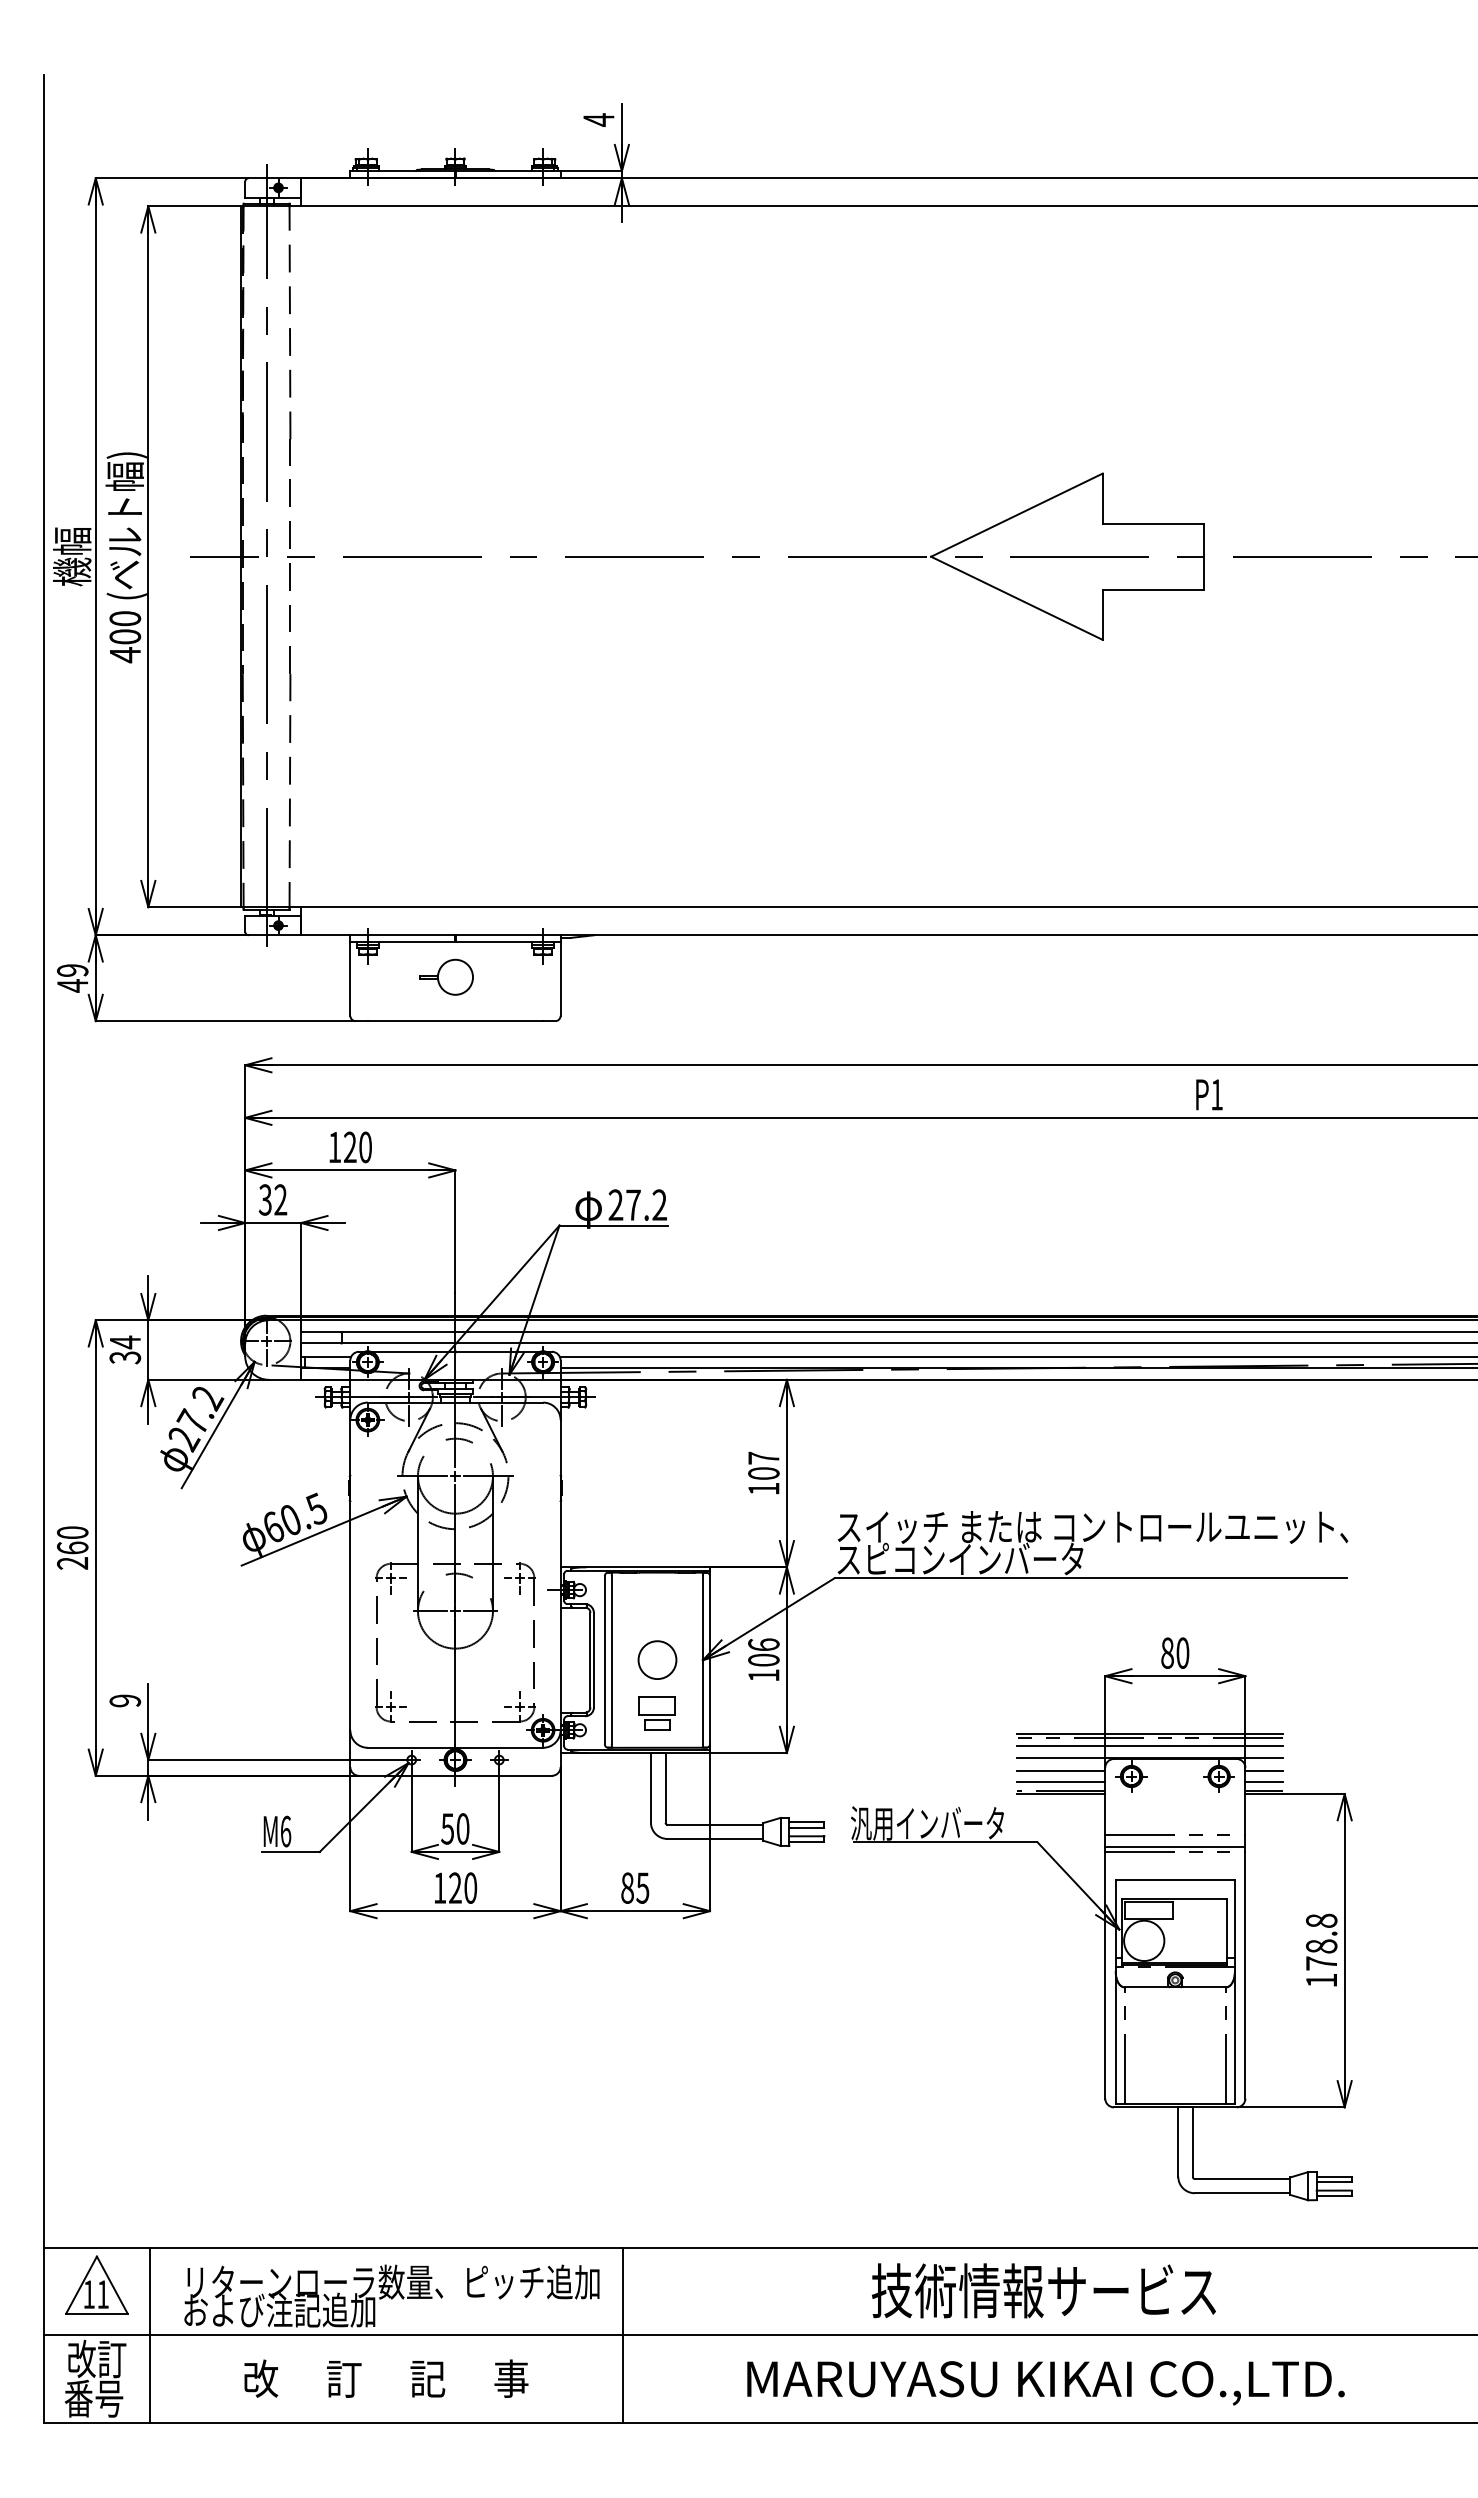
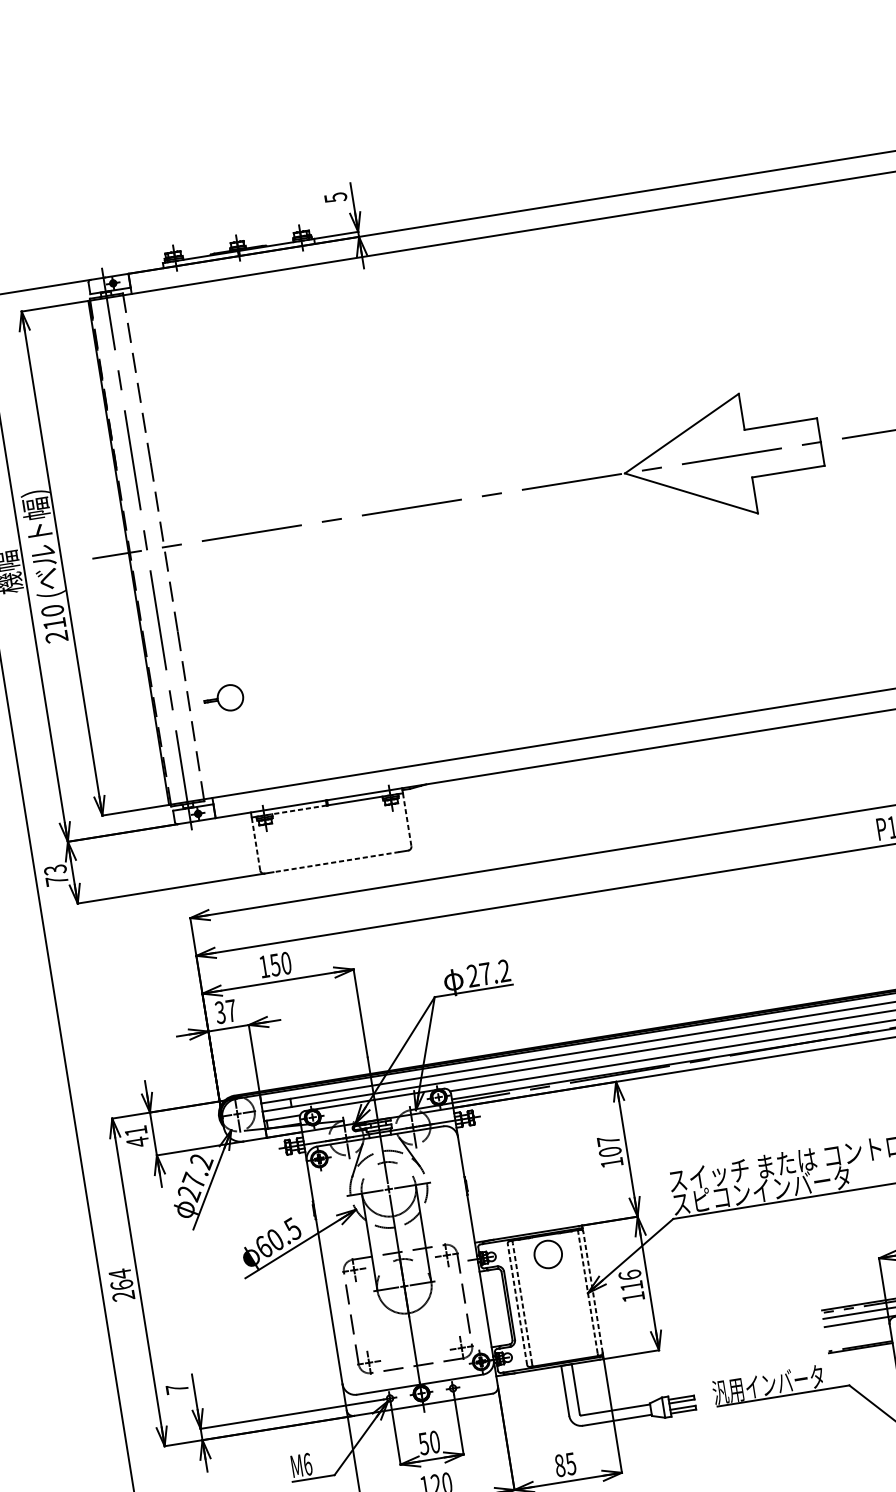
text: (598, 119) -> (335, 197), 4 -> 5
text: (125, 646) -> (56, 630), 400 -> 210
line: (412, 942) -> (296, 810), solid -> dashed
part: (446, 976) -> (223, 698), moved
text: (72, 978) -> (56, 875), 49 -> 73
line: (350, 979) -> (256, 844), solid -> dashed
line: (560, 979) -> (407, 820), solid -> dashed
line: (455, 1021) -> (336, 862), solid -> dashed
text: (349, 1147) -> (274, 965), 120 -> 150
text: (280, 1199) -> (231, 1010), 32 -> 37
text: (125, 1349) -> (136, 1136), 34 -> 41
text: (72, 1532) -> (119, 1273), 260 -> 264
line: (604, 1659) -> (517, 1303), solid -> dashed
circle: (657, 1659) -> (548, 1254), moved
line: (710, 1659) -> (593, 1291), solid -> dashed
text: (763, 1659) -> (631, 1285), 106 -> 116
line: (611, 1660) -> (522, 1303), solid -> dashed
line: (703, 1660) -> (588, 1293), solid -> dashed
text: (125, 1700) -> (177, 1388), 9 -> 7
part: (656, 1713) -> (560, 1336), removed
line: (1060, 1770) -> (857, 1331), removed
line: (1060, 1782) -> (859, 1339), removed

